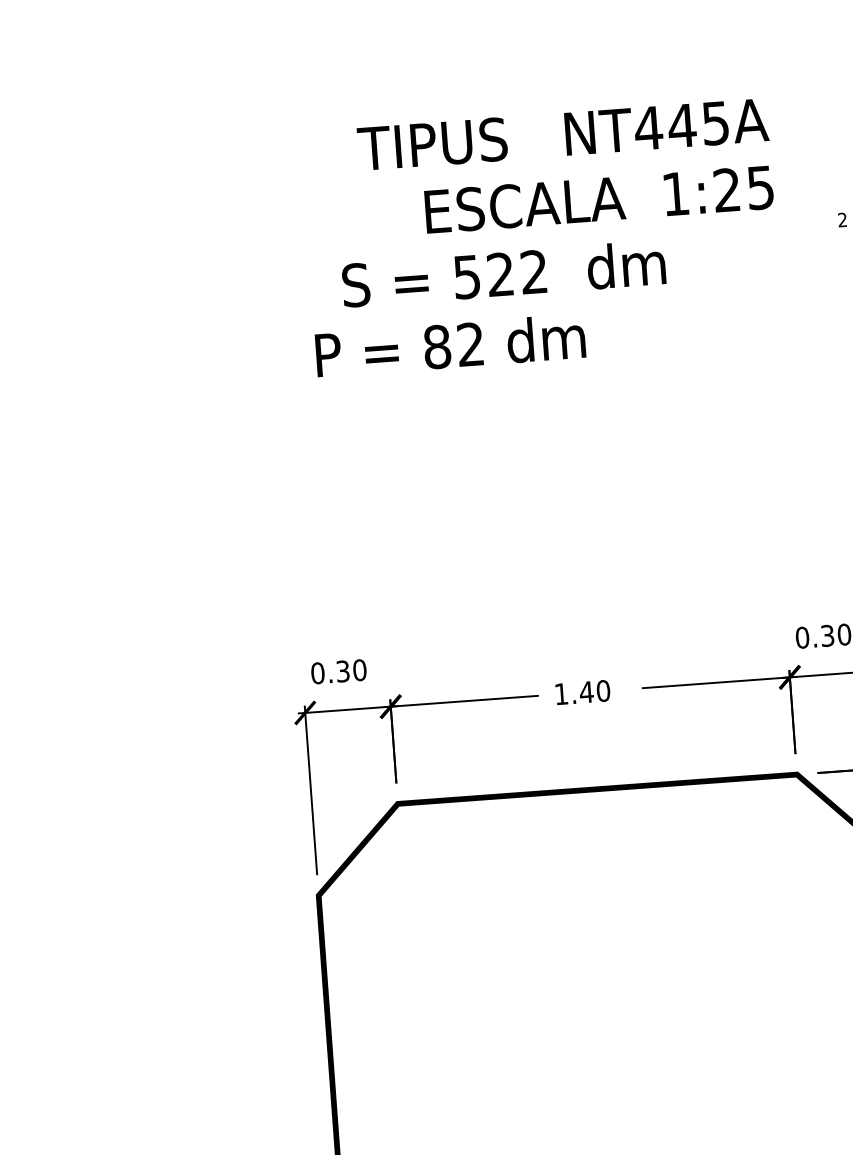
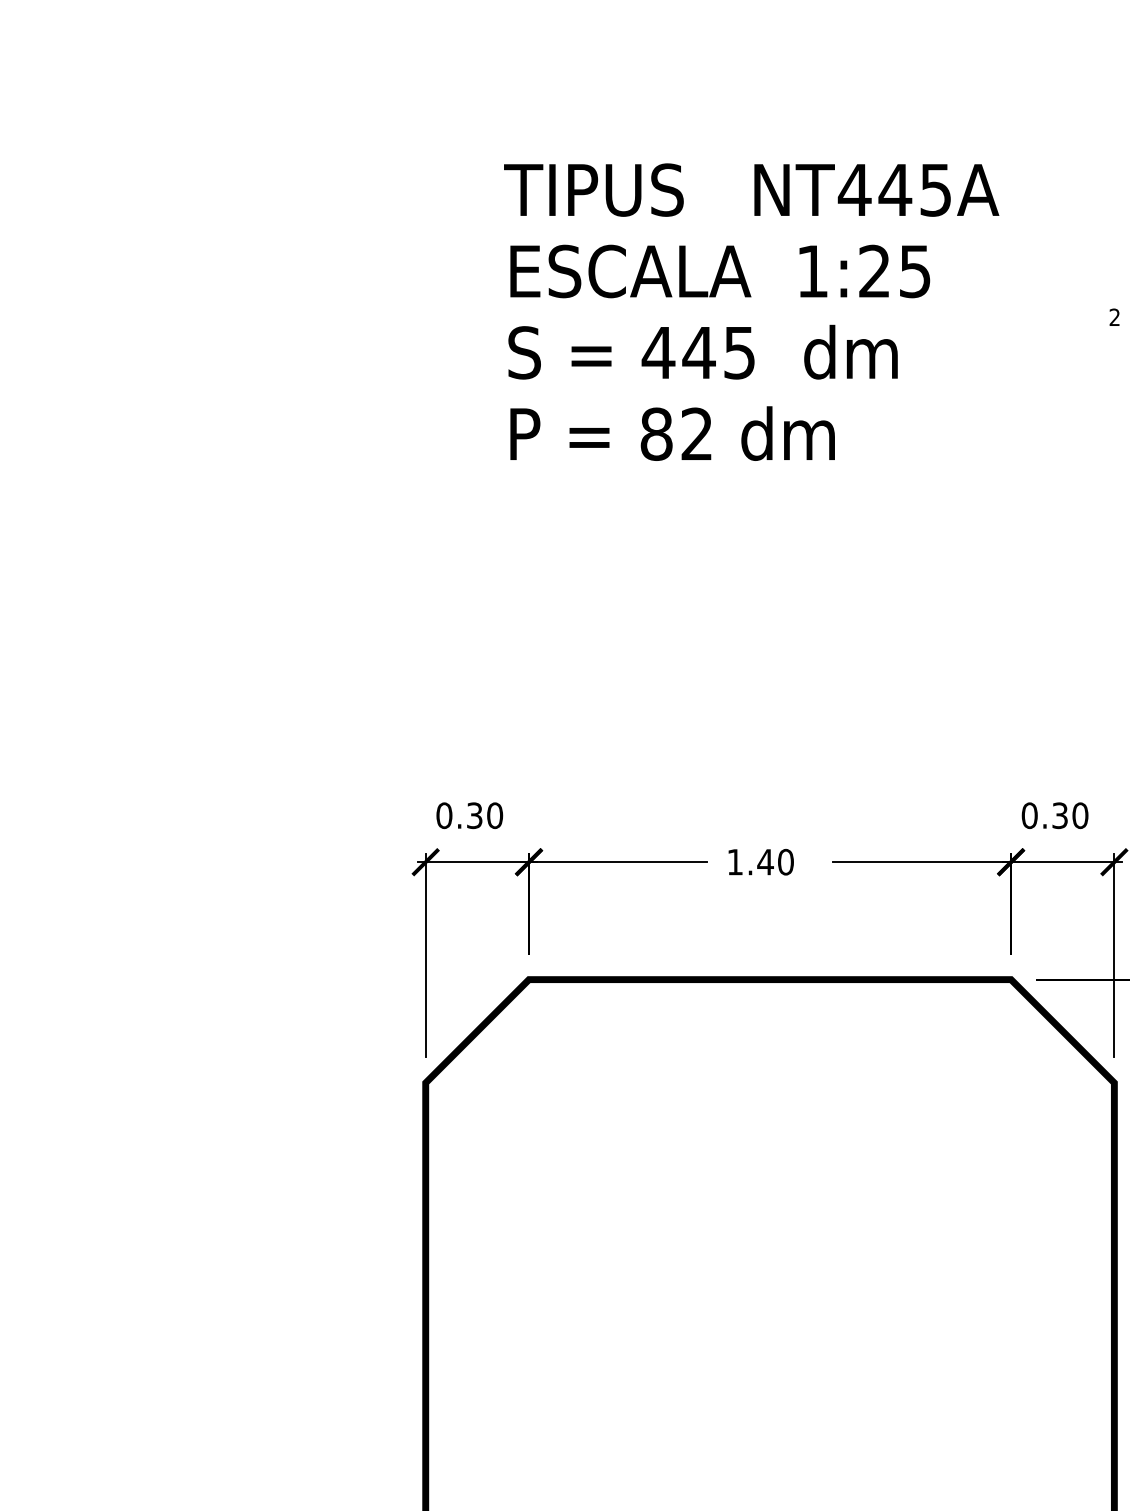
text: (563, 134) -> (751, 189), moved
text: (599, 199) -> (720, 271), moved
text: (499, 274) -> (697, 352), 522 -> 445
text: (450, 345) -> (672, 433), moved

